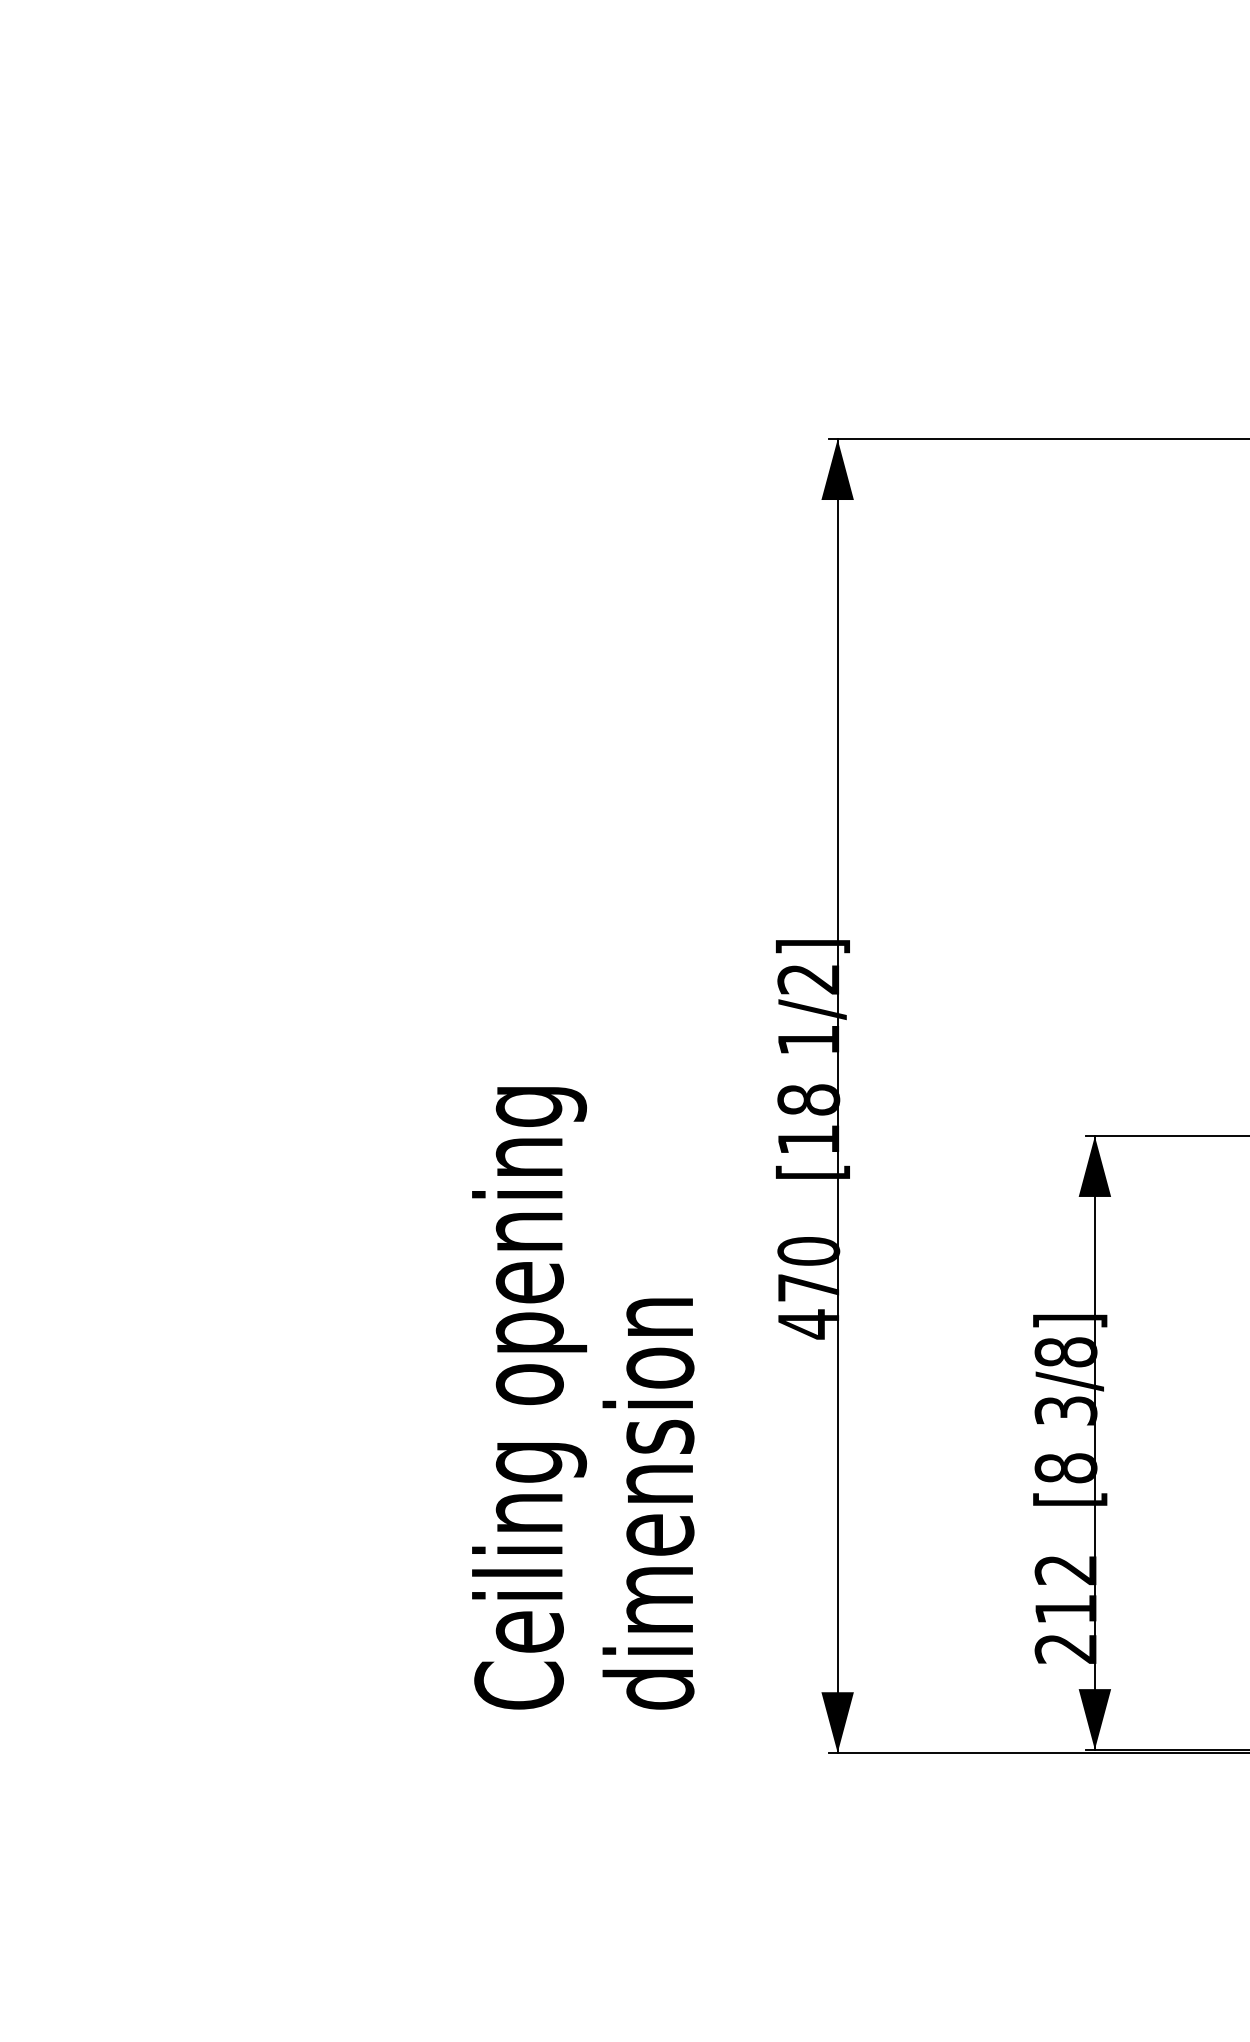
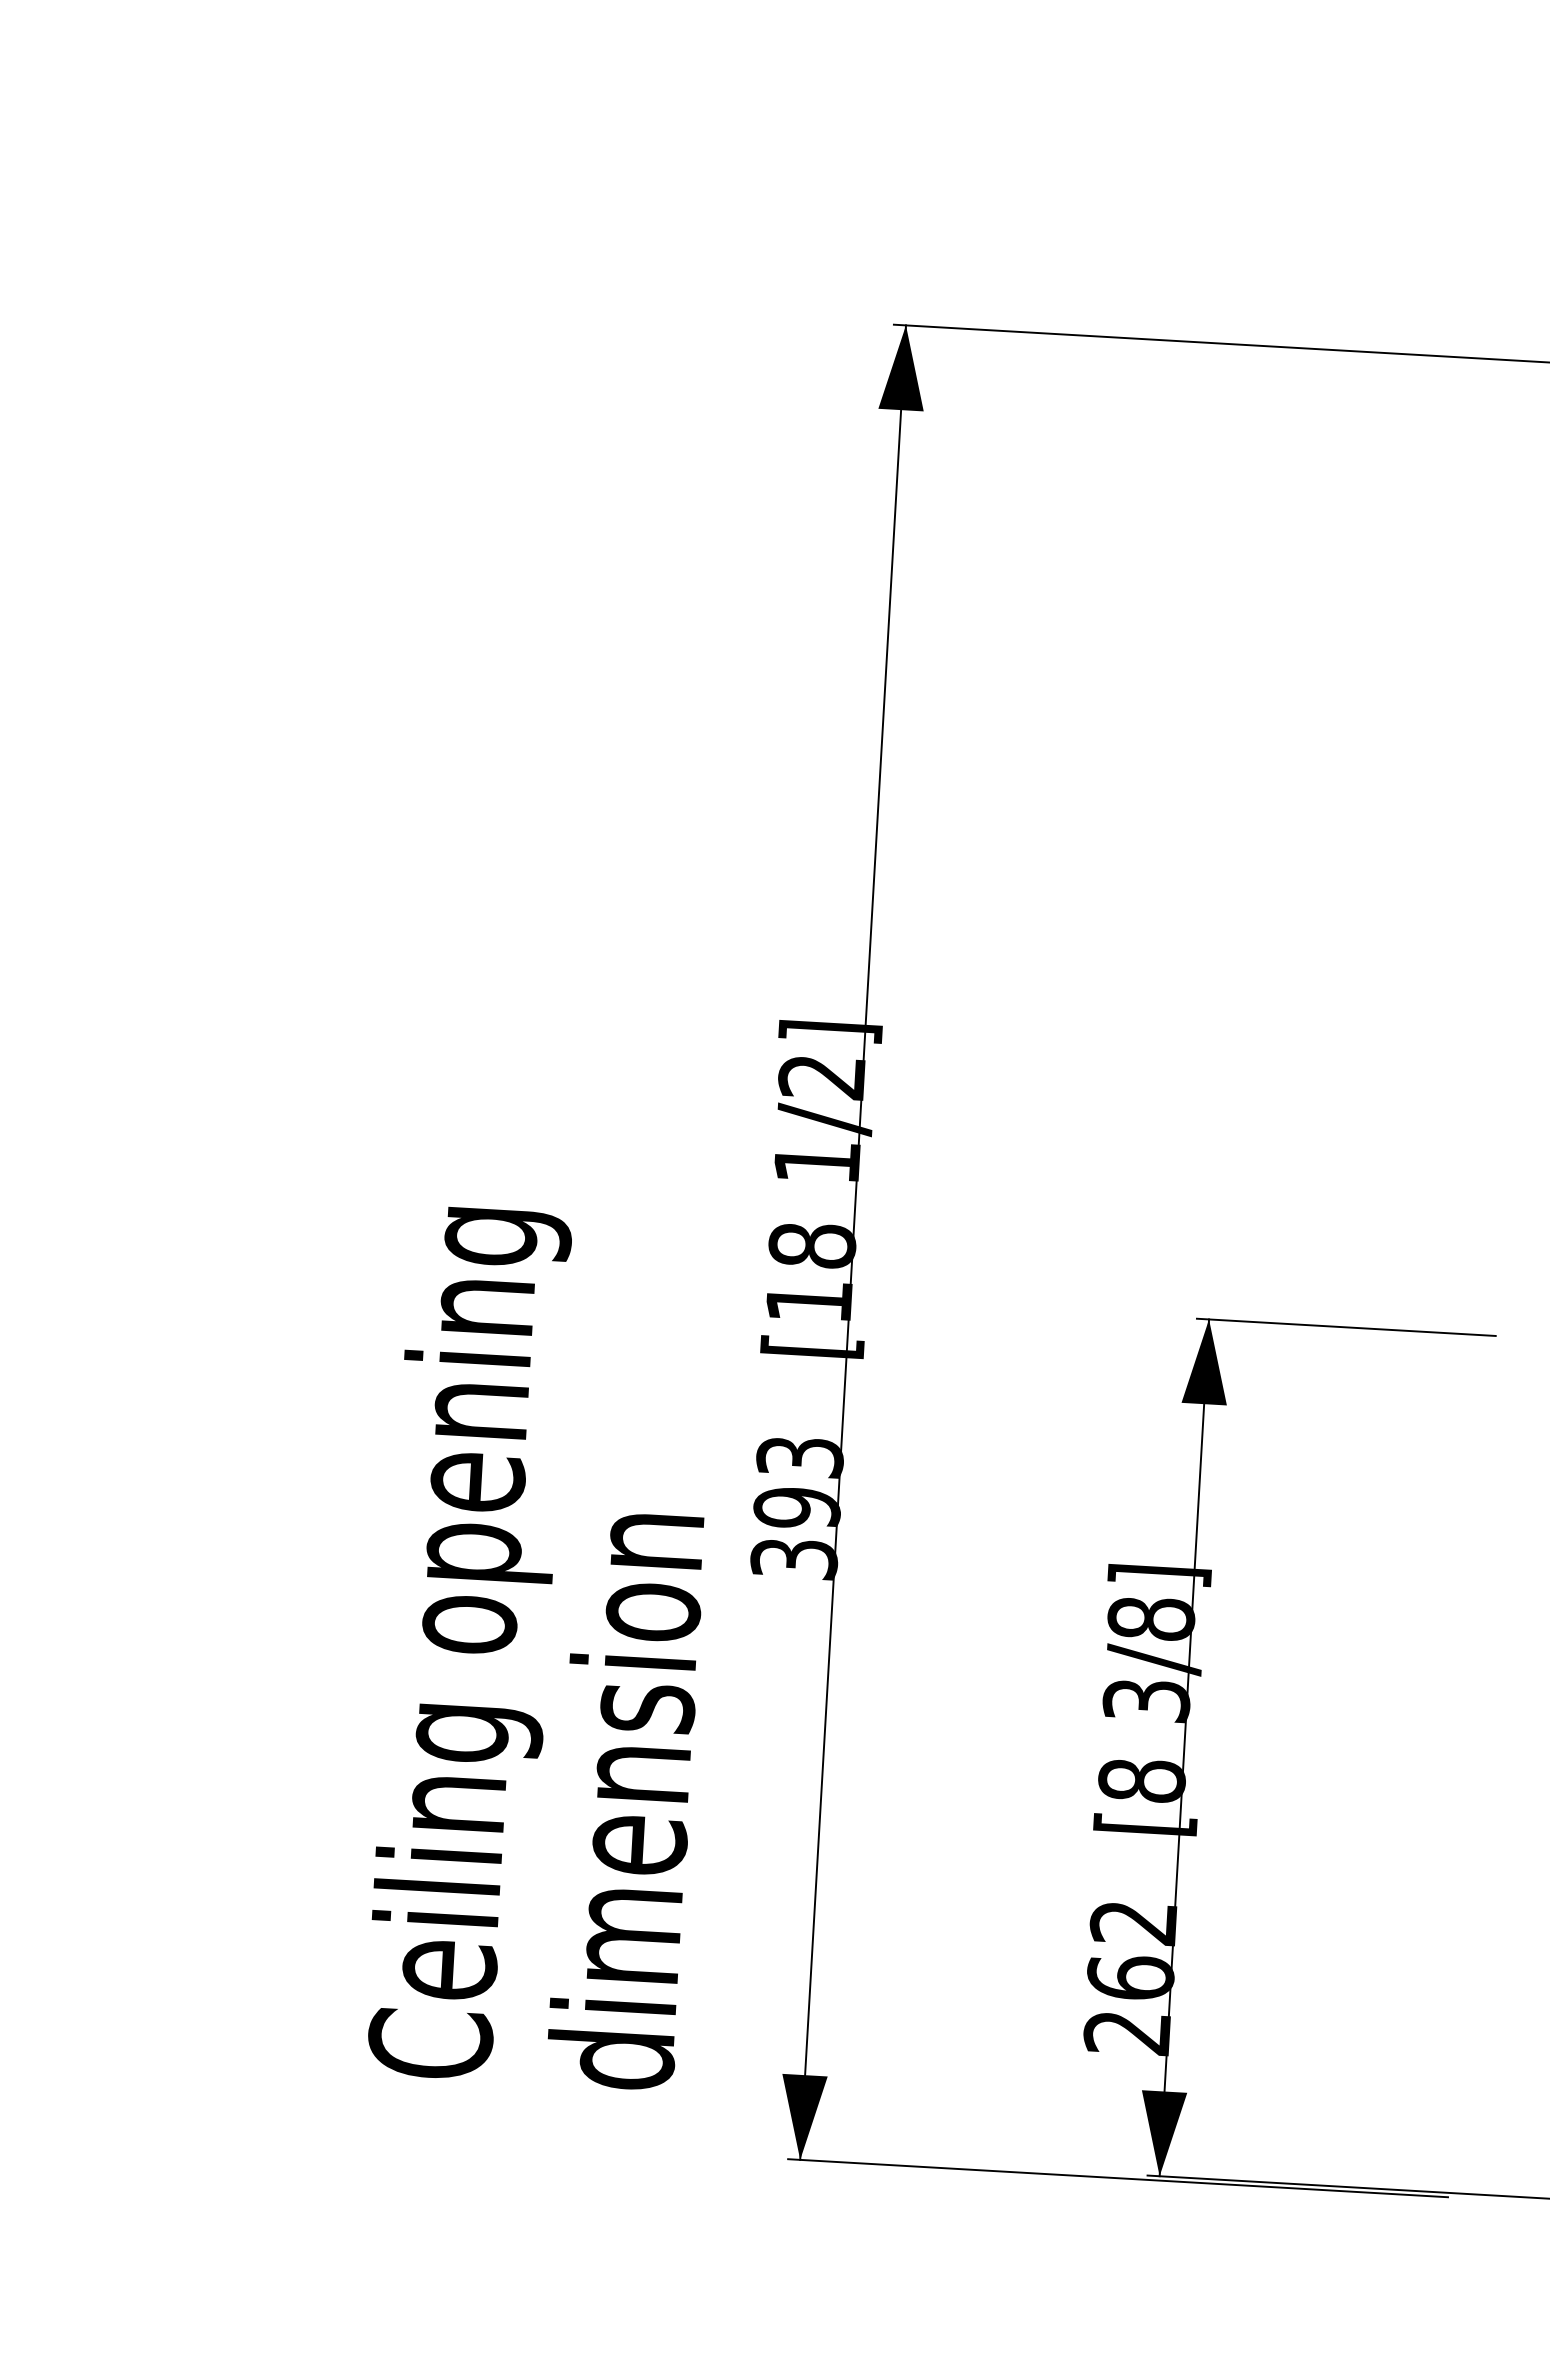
text: (808, 1288) -> (796, 1508), 470 -> 393
text: (583, 1398) -> (543, 1648), moved
text: (1065, 1608) -> (1129, 1976), 212 -> 262

